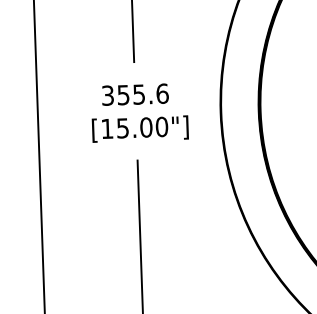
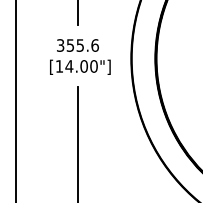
text: (123, 128) -> (69, 66), [15.00"] -> [14.00"]

